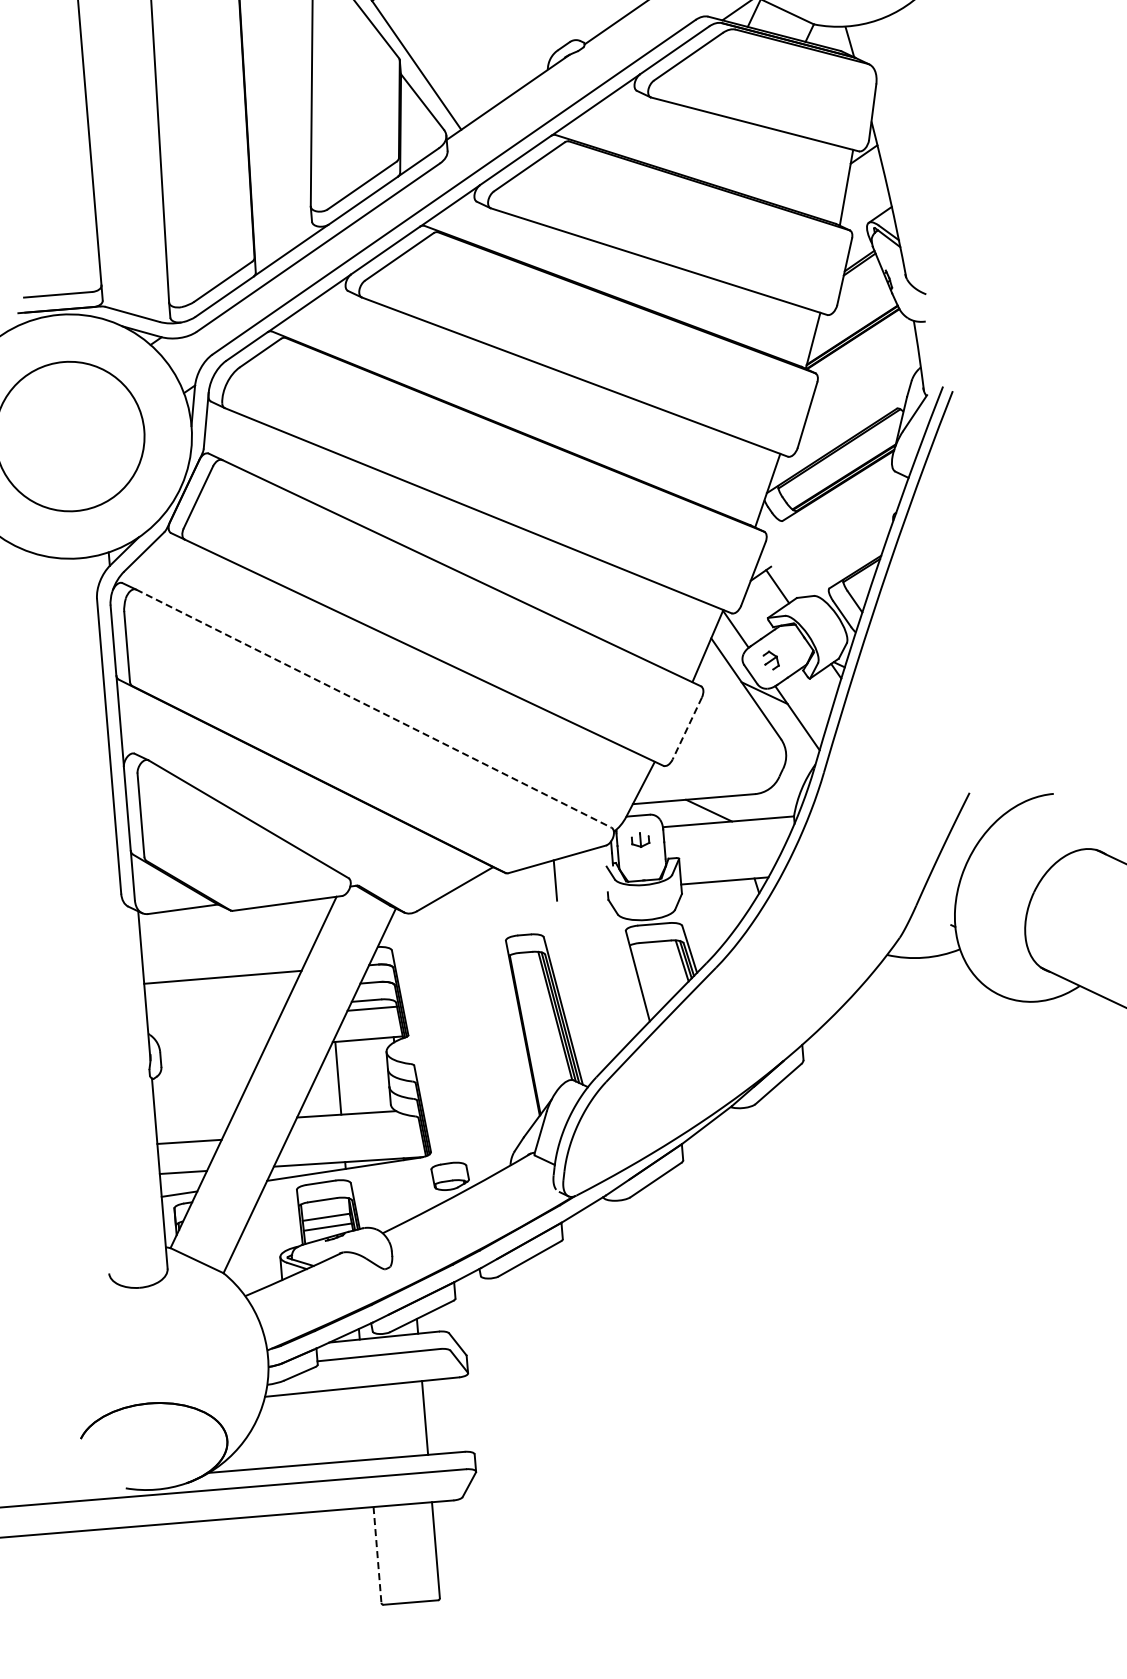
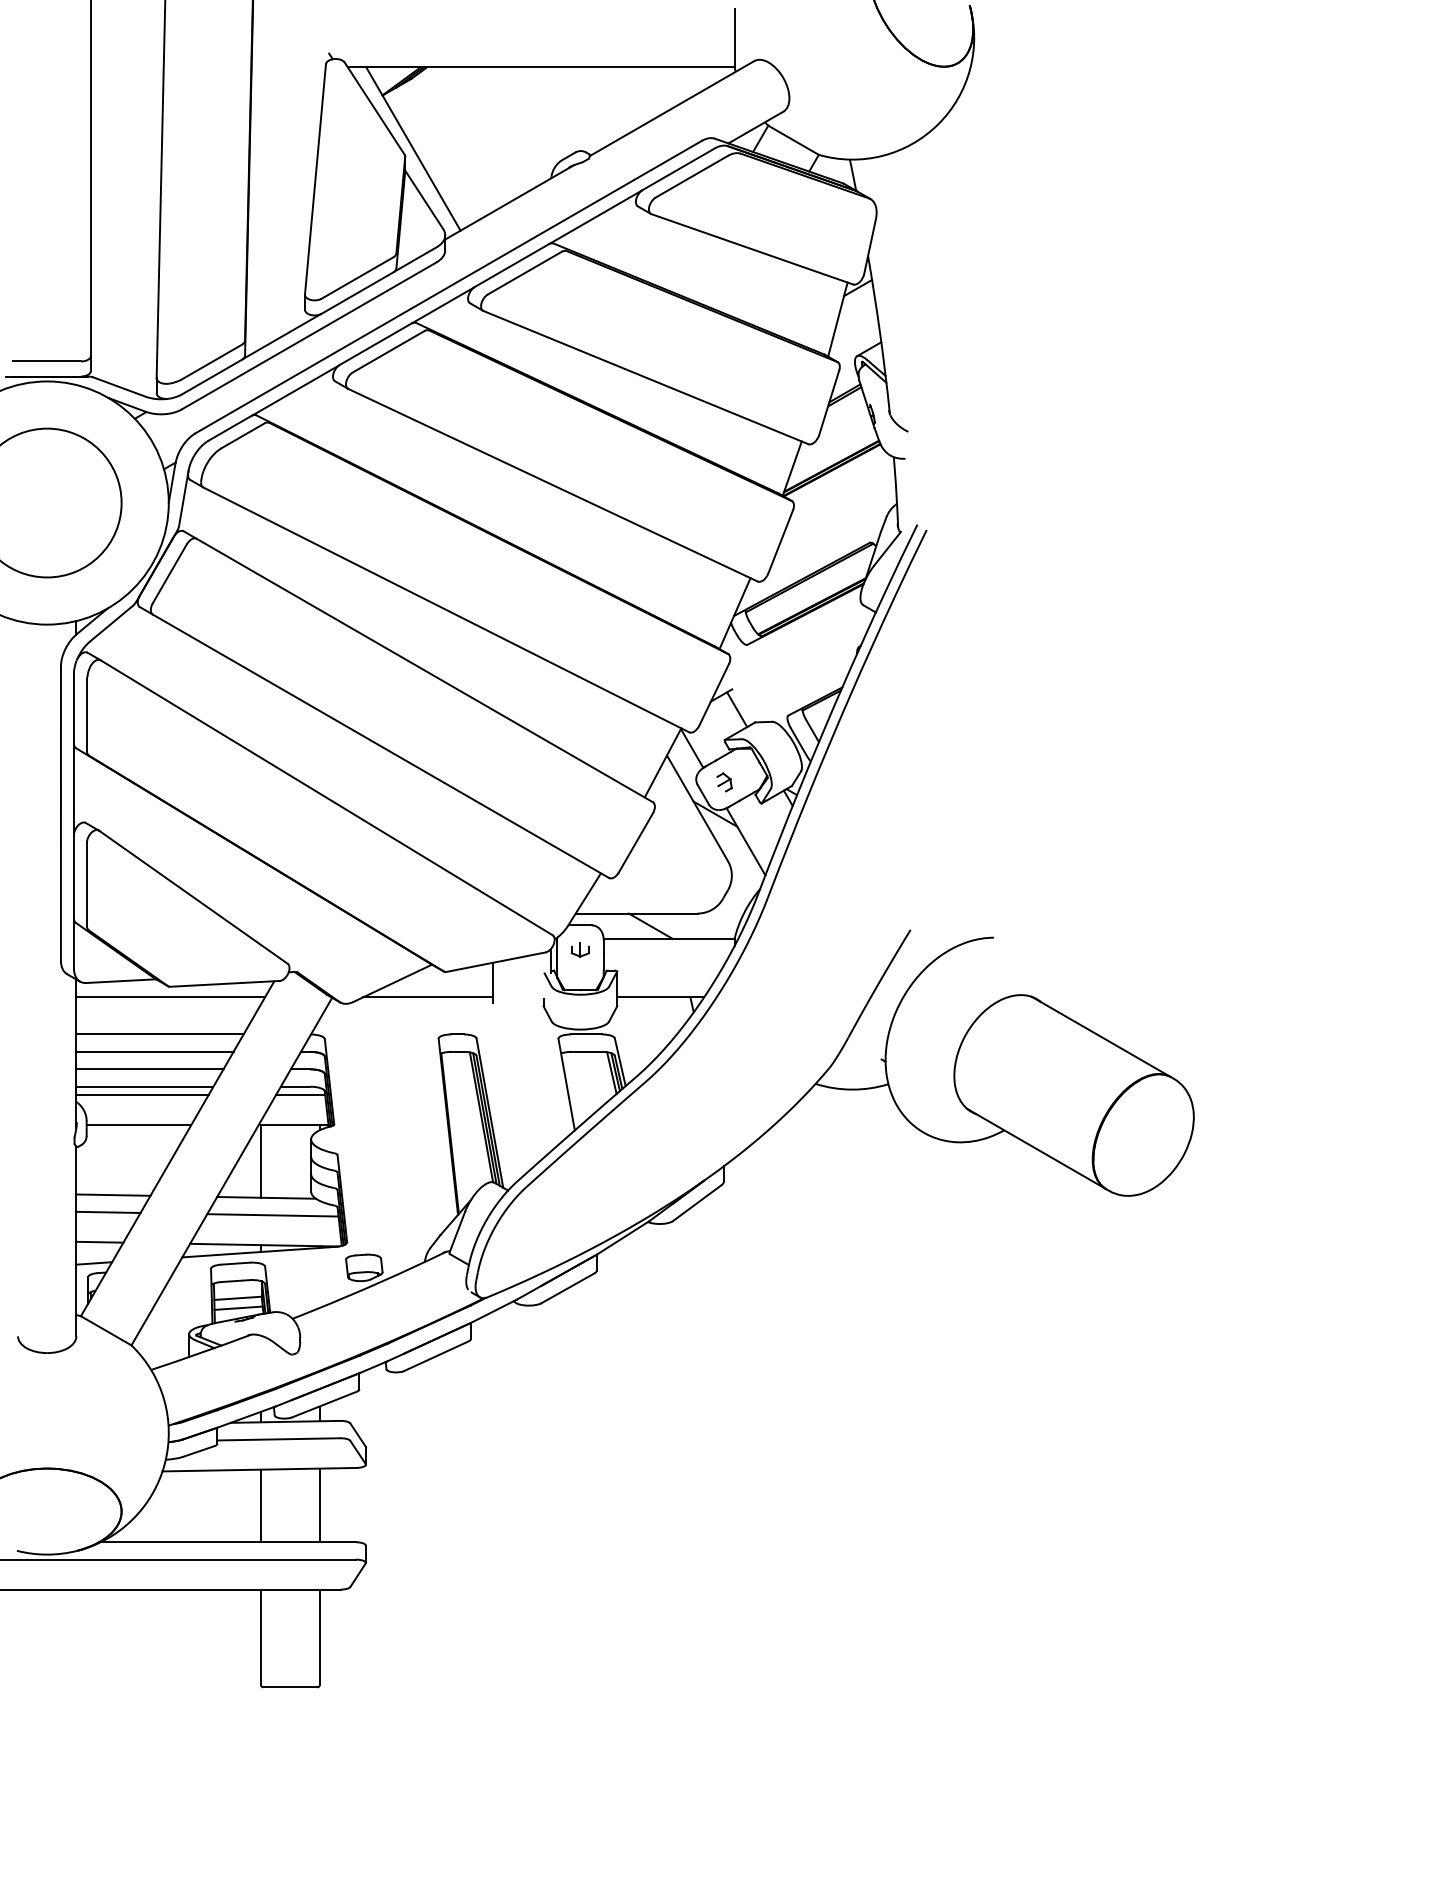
line: (373, 708) -> (326, 797), dashed -> solid
line: (686, 729) -> (635, 843), dashed -> solid
line: (491, 900) -> (427, 997), added
line: (233, 921) -> (170, 997), added
line: (226, 959) -> (159, 1034), added
line: (218, 995) -> (149, 1069), added
line: (215, 1012) -> (144, 1086), added
line: (214, 1022) -> (142, 1095), added
line: (212, 1052) -> (138, 1125), added
line: (193, 1123) -> (113, 1194), added
line: (354, 1131) -> (272, 1215), added
line: (366, 1422) -> (261, 1505), added
line: (377, 1554) -> (261, 1637), dashed -> solid

